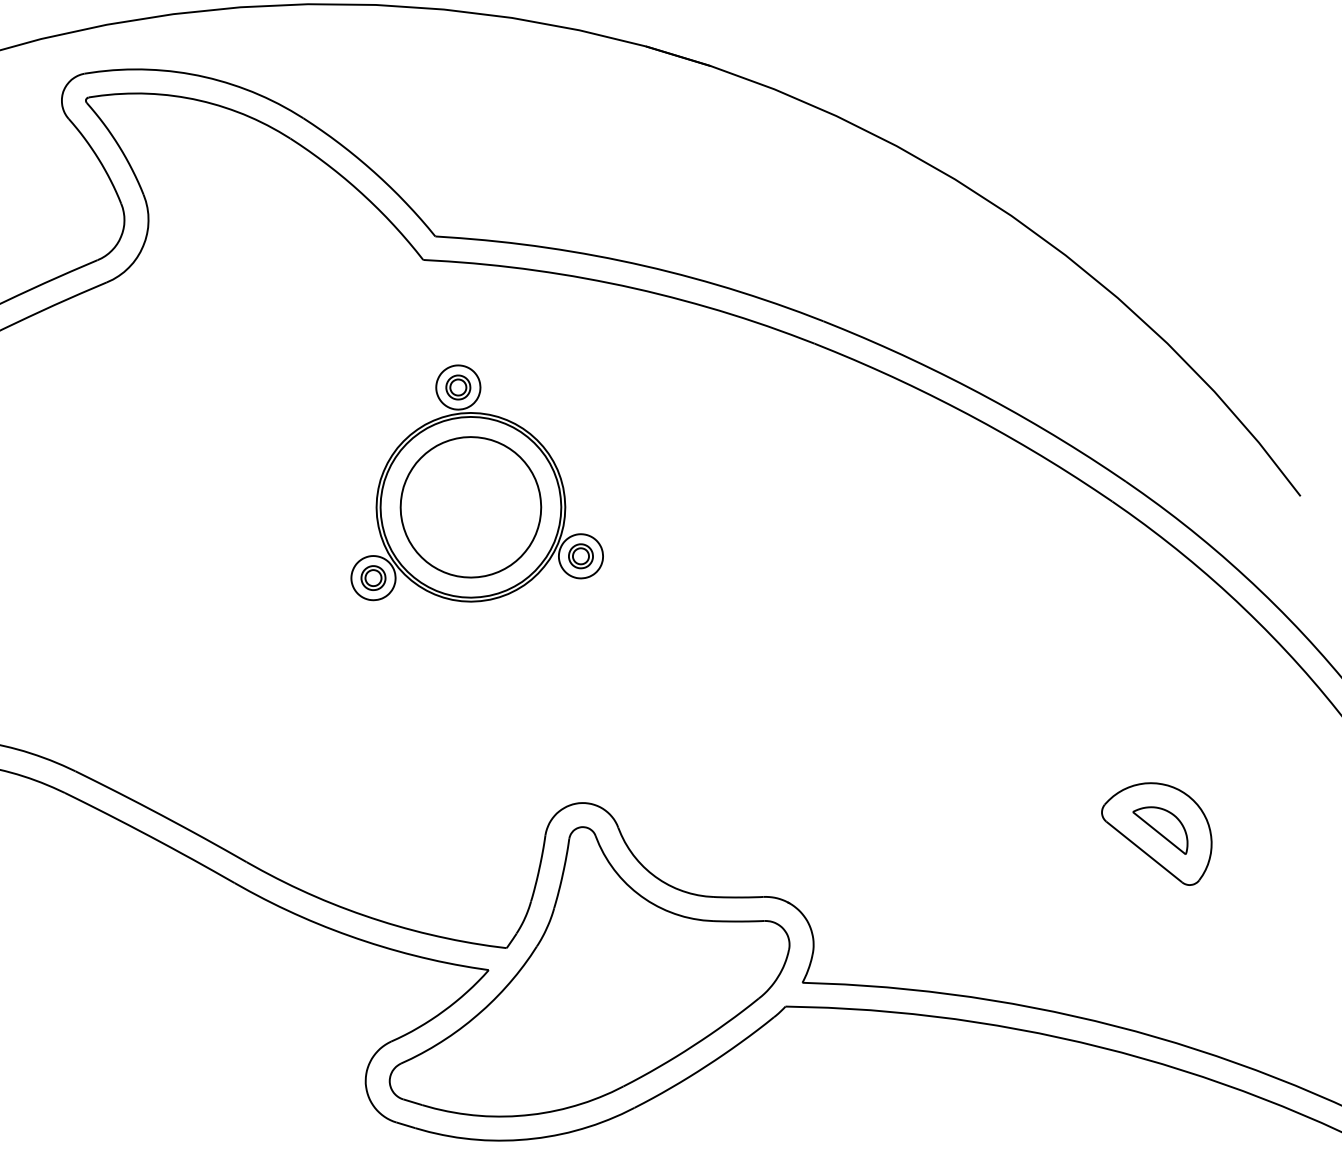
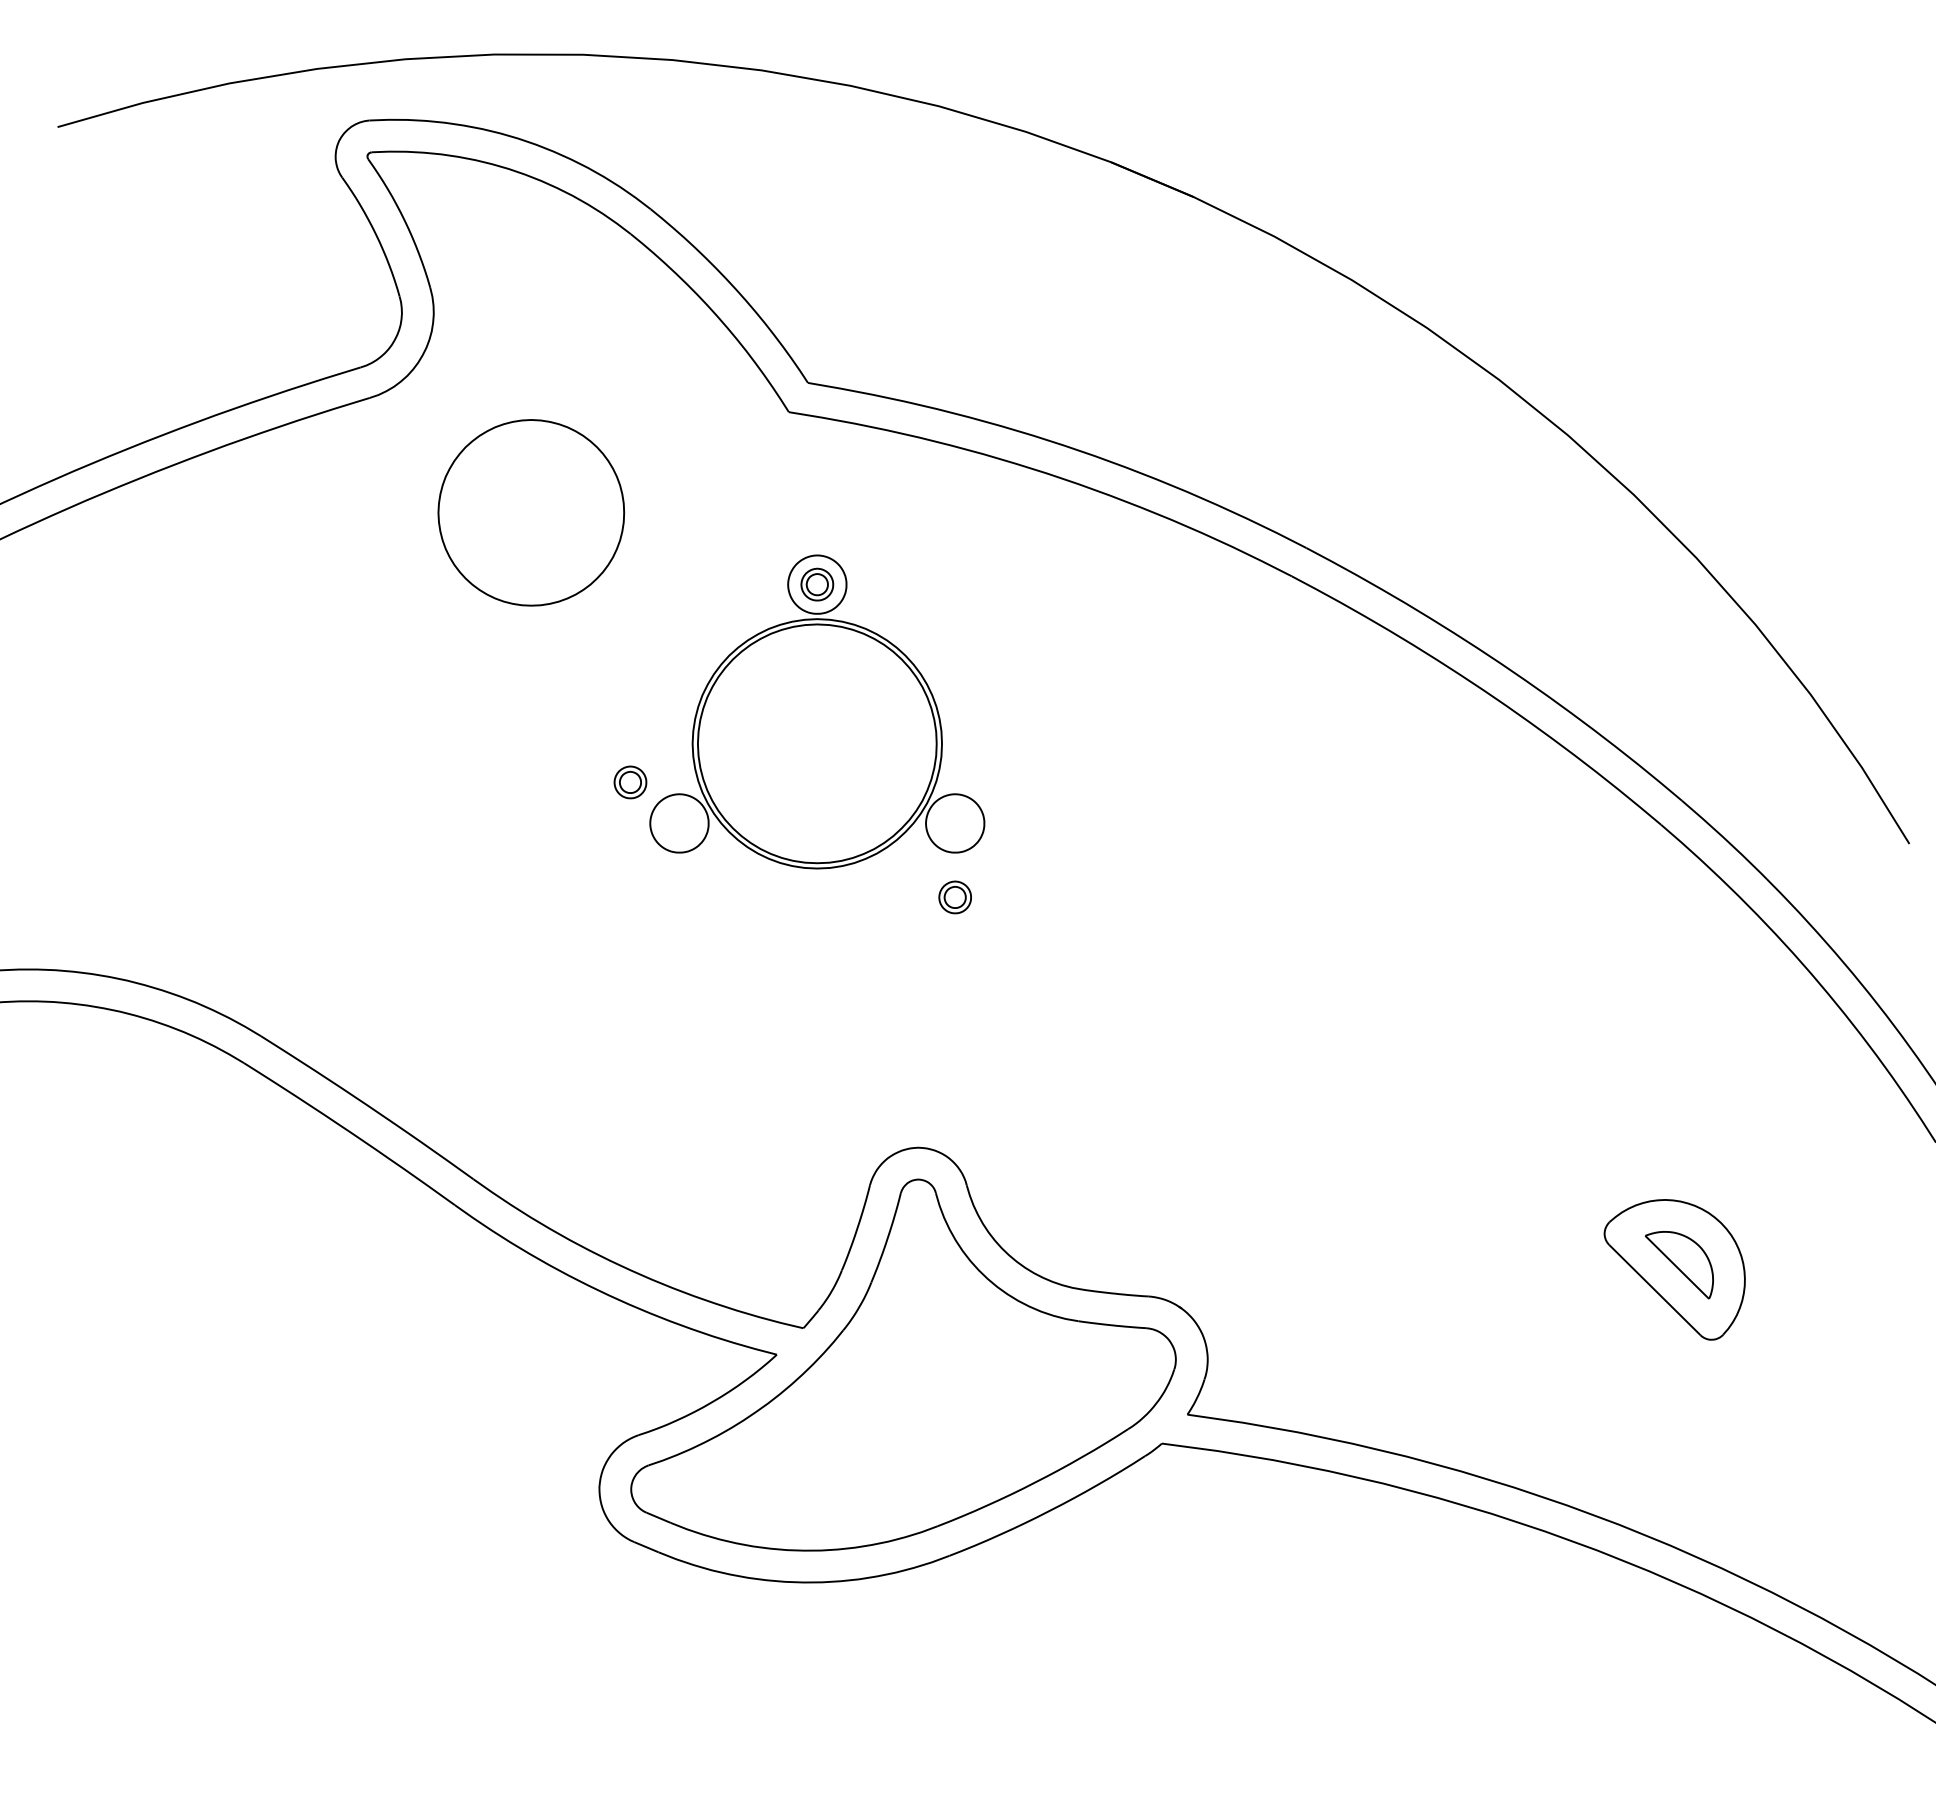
part: (471, 507) -> (531, 512), moved
part: (580, 556) -> (954, 897), moved
part: (373, 578) -> (630, 782), moved

